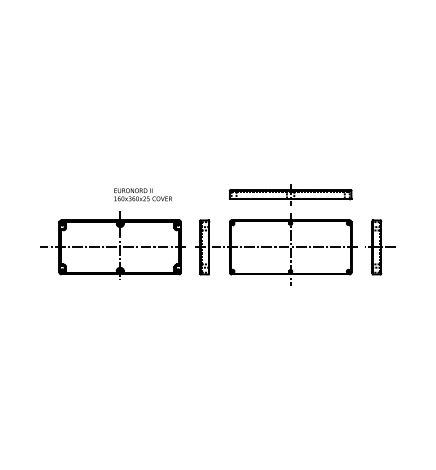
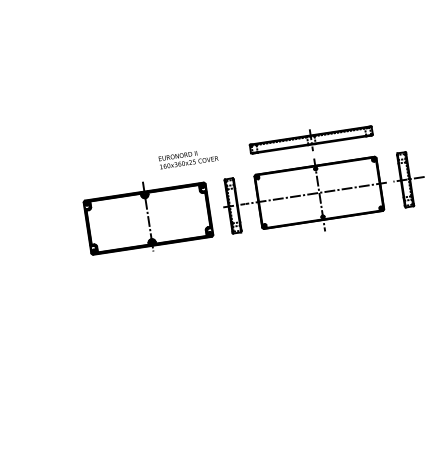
text: (142, 194) -> (187, 158), moved
line: (112, 247) -> (140, 219), removed

